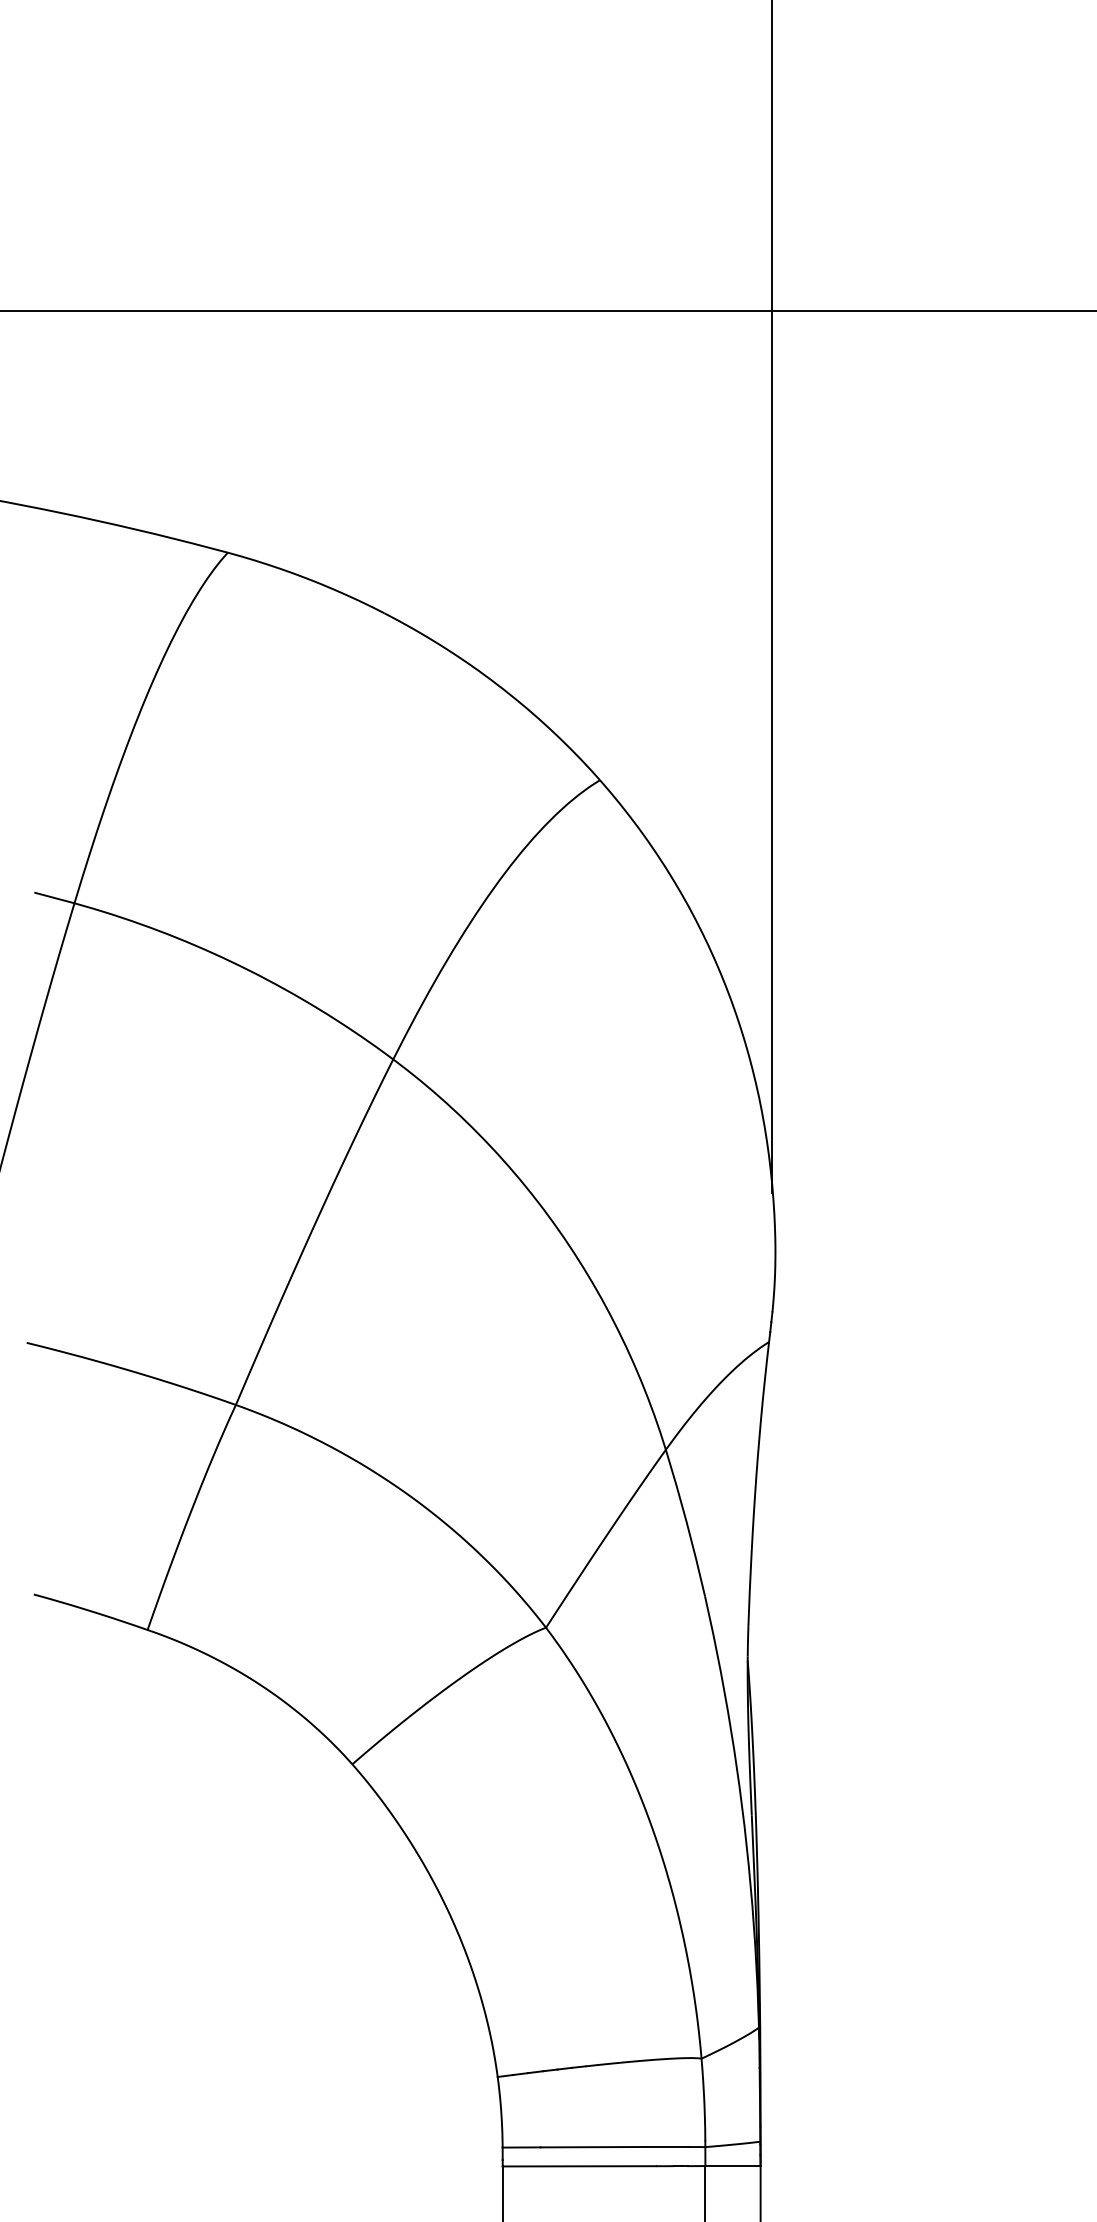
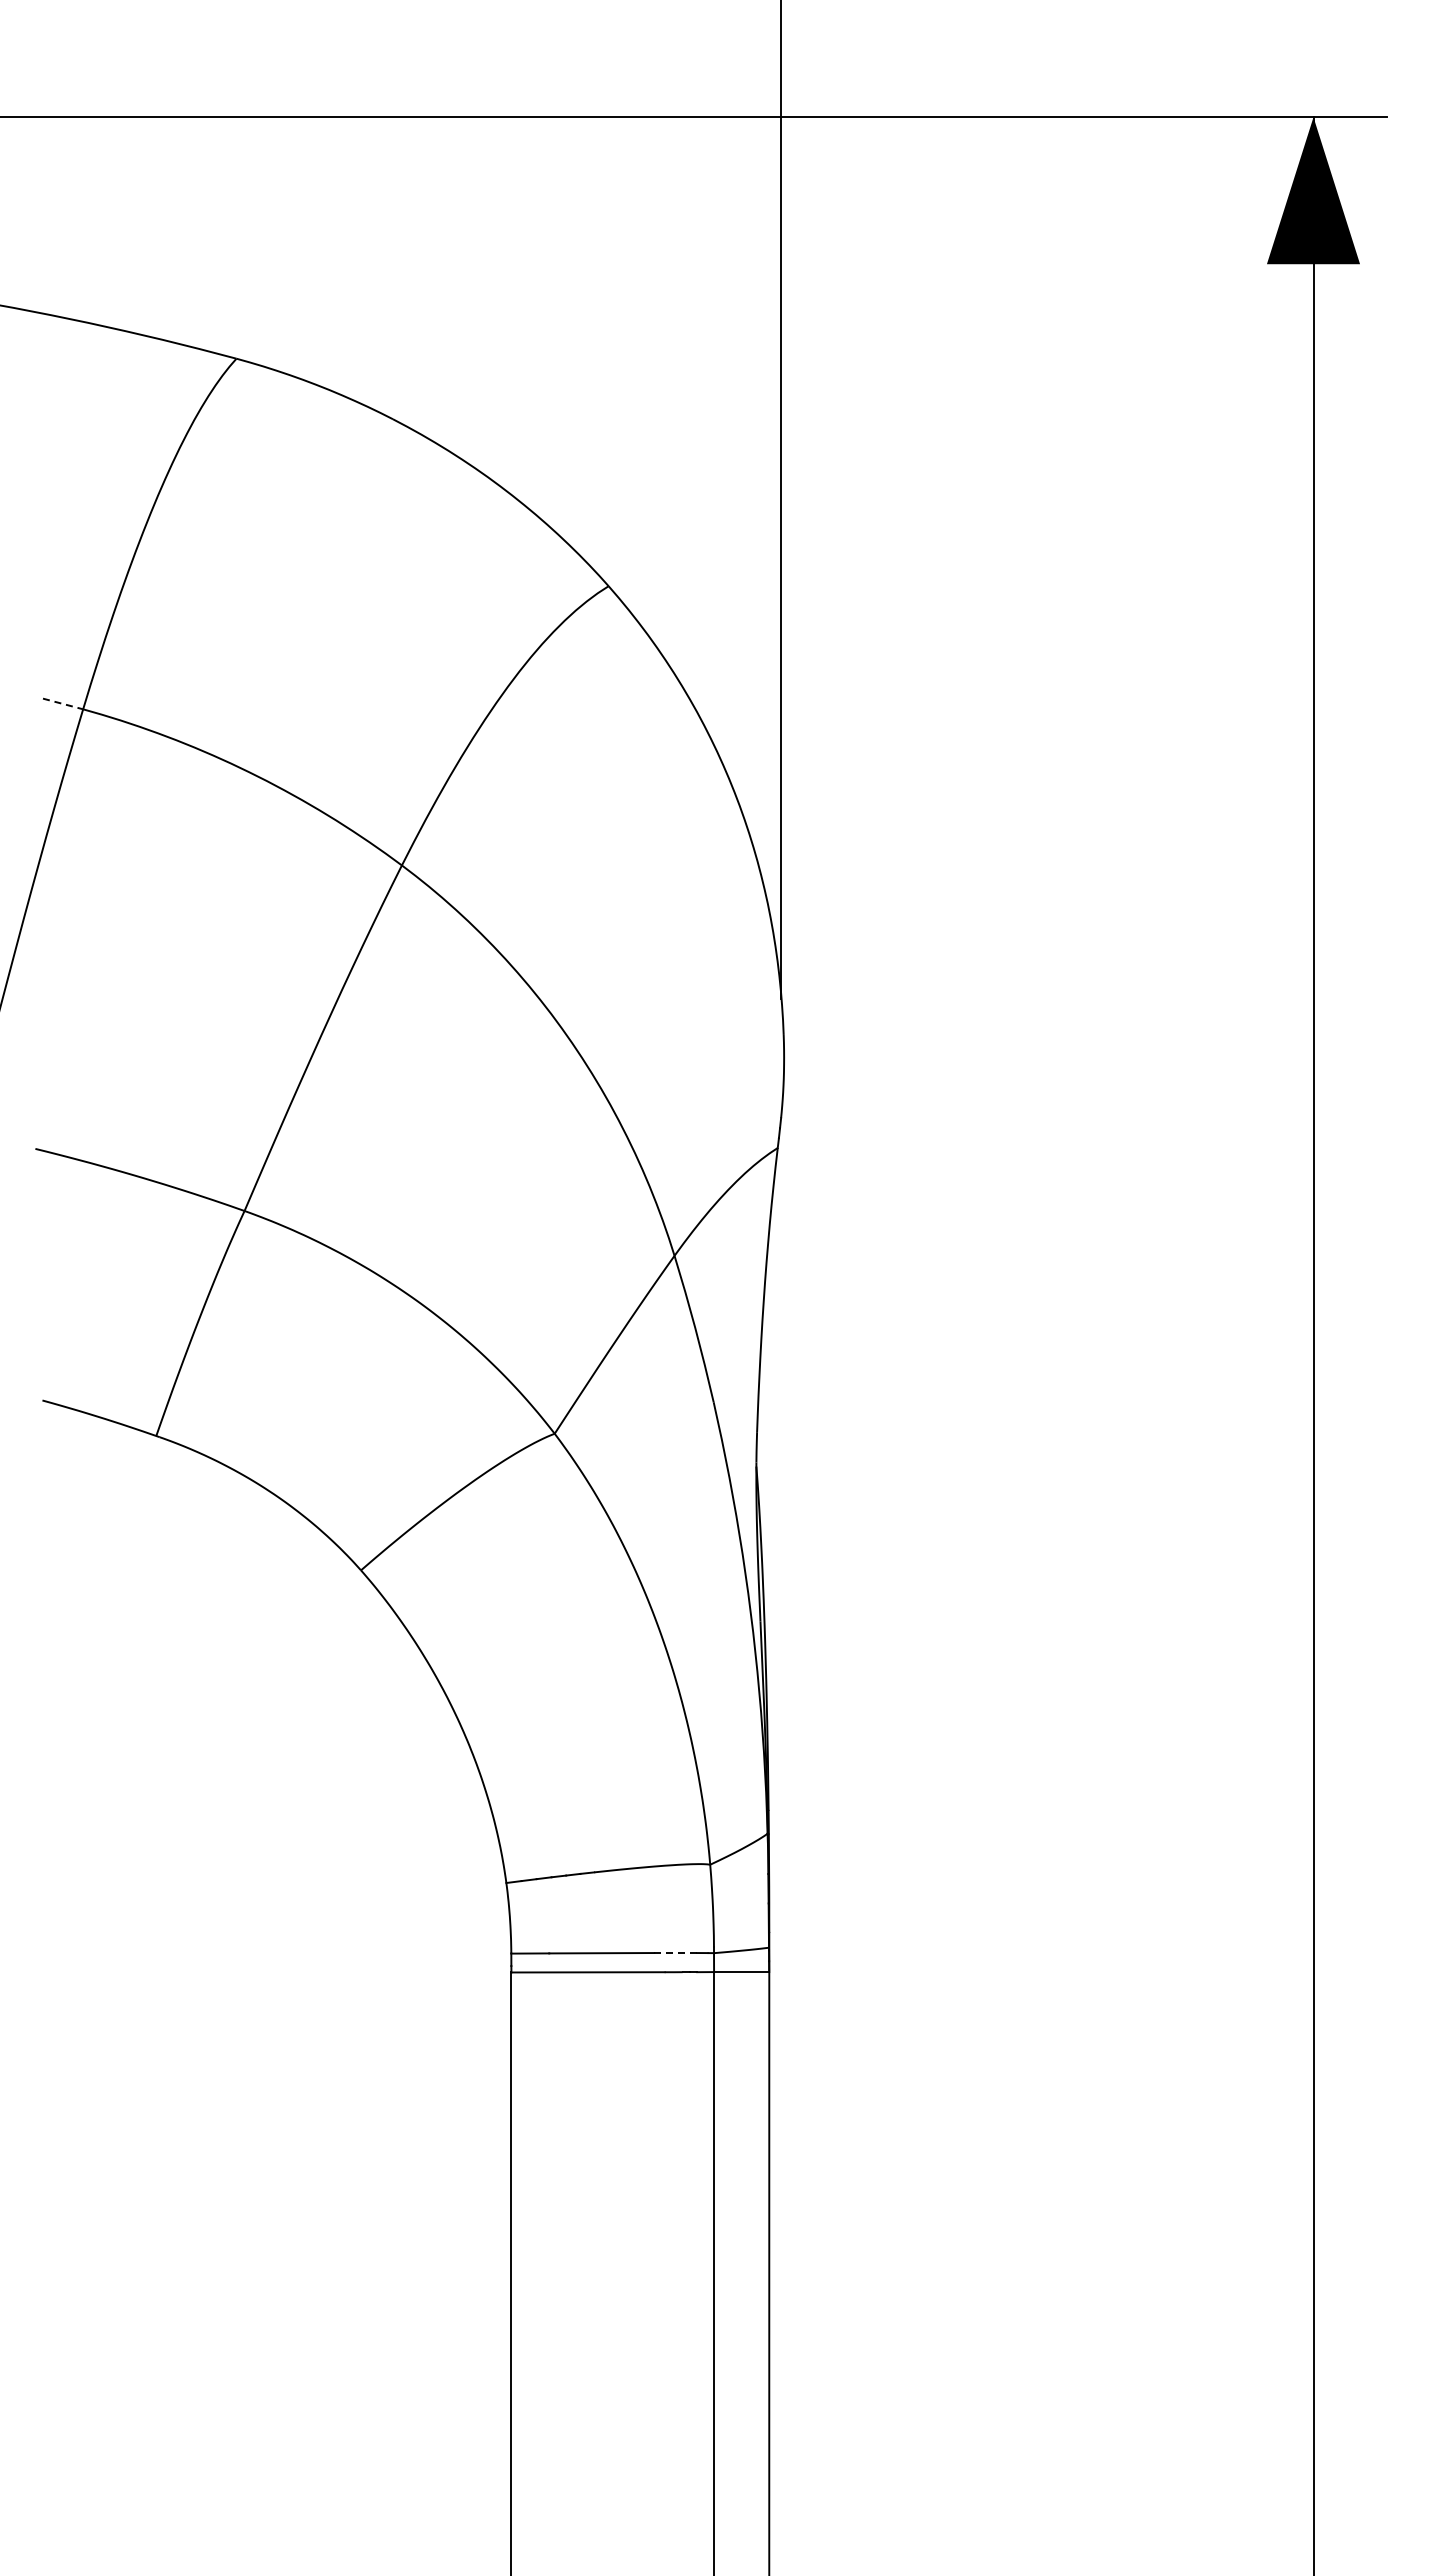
line: (54, 897) -> (63, 703), solid -> dashed
line: (666, 2147) -> (675, 1953), solid -> dashed

